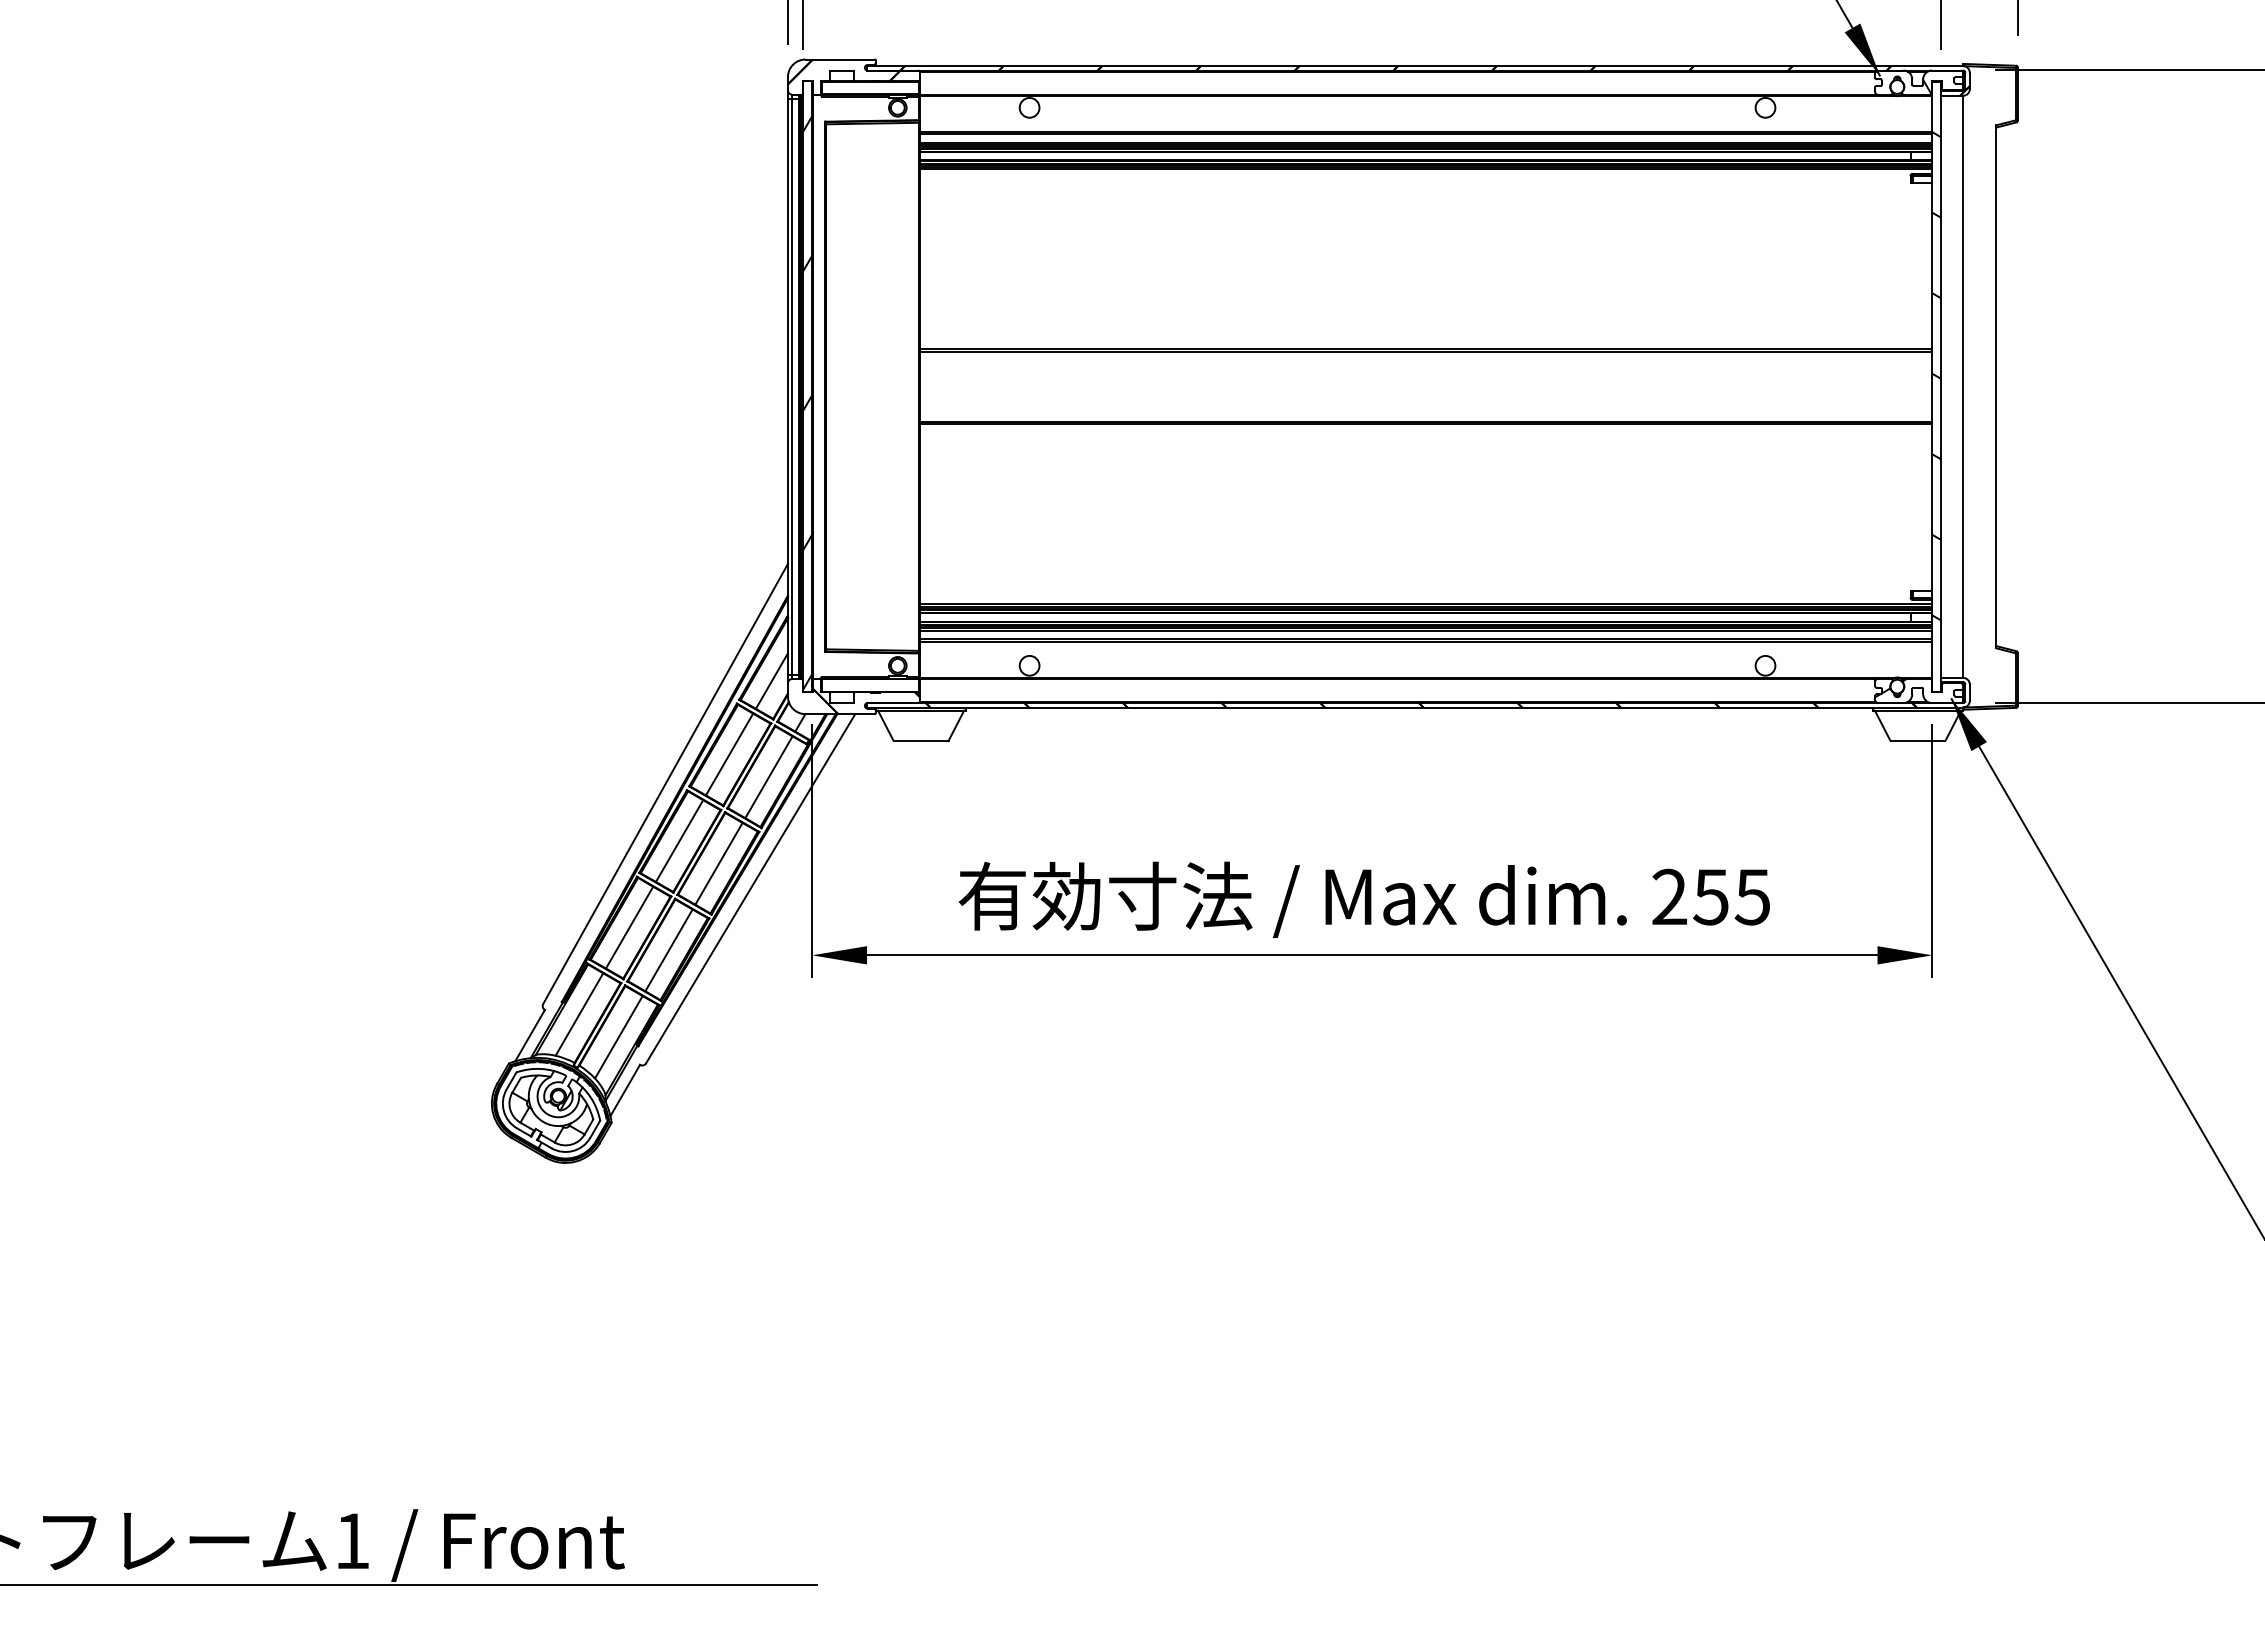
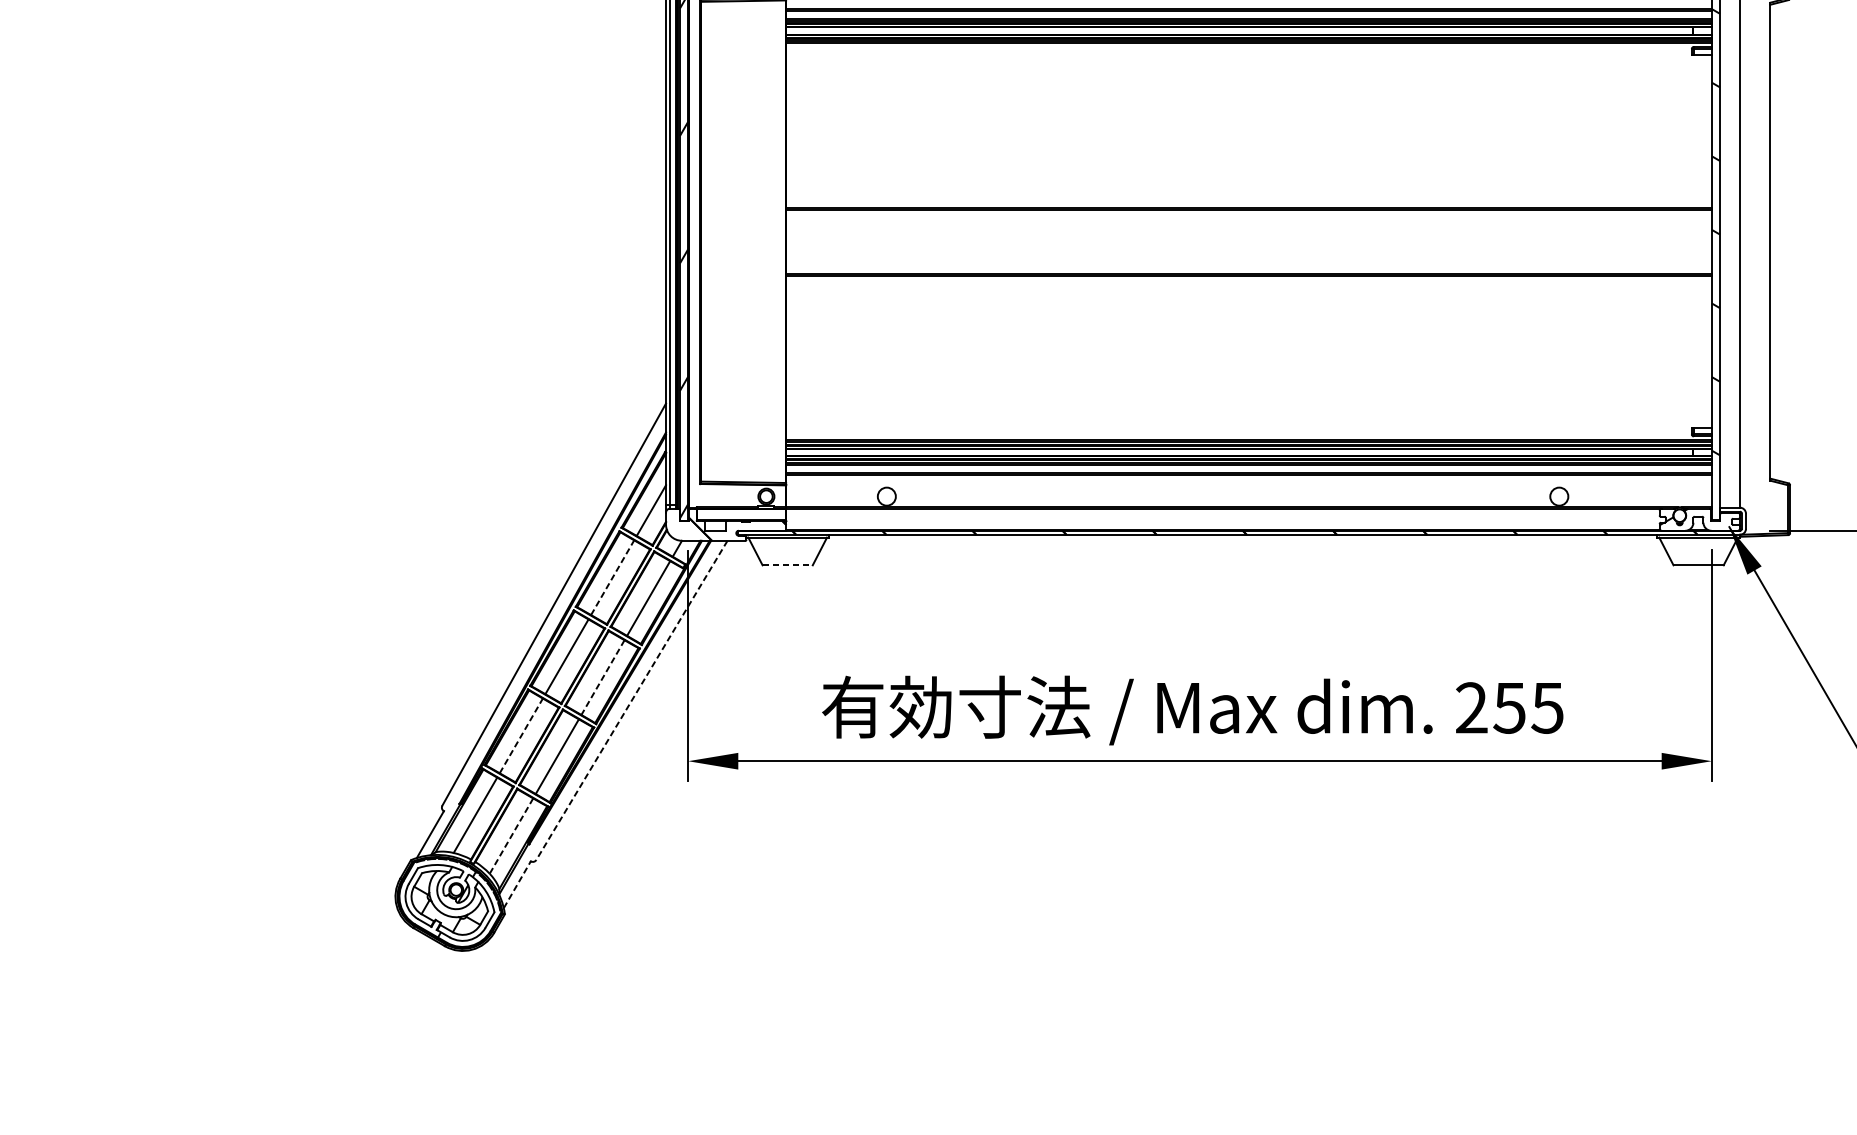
line: (921, 740) -> (788, 564), solid -> dashed
line: (729, 754) -> (612, 577), solid -> dashed
line: (718, 864) -> (602, 678), solid -> dashed
line: (750, 888) -> (631, 700), solid -> dashed
line: (629, 927) -> (521, 735), solid -> dashed
line: (618, 1037) -> (511, 836), solid -> dashed
line: (625, 1090) -> (517, 884), solid -> dashed

